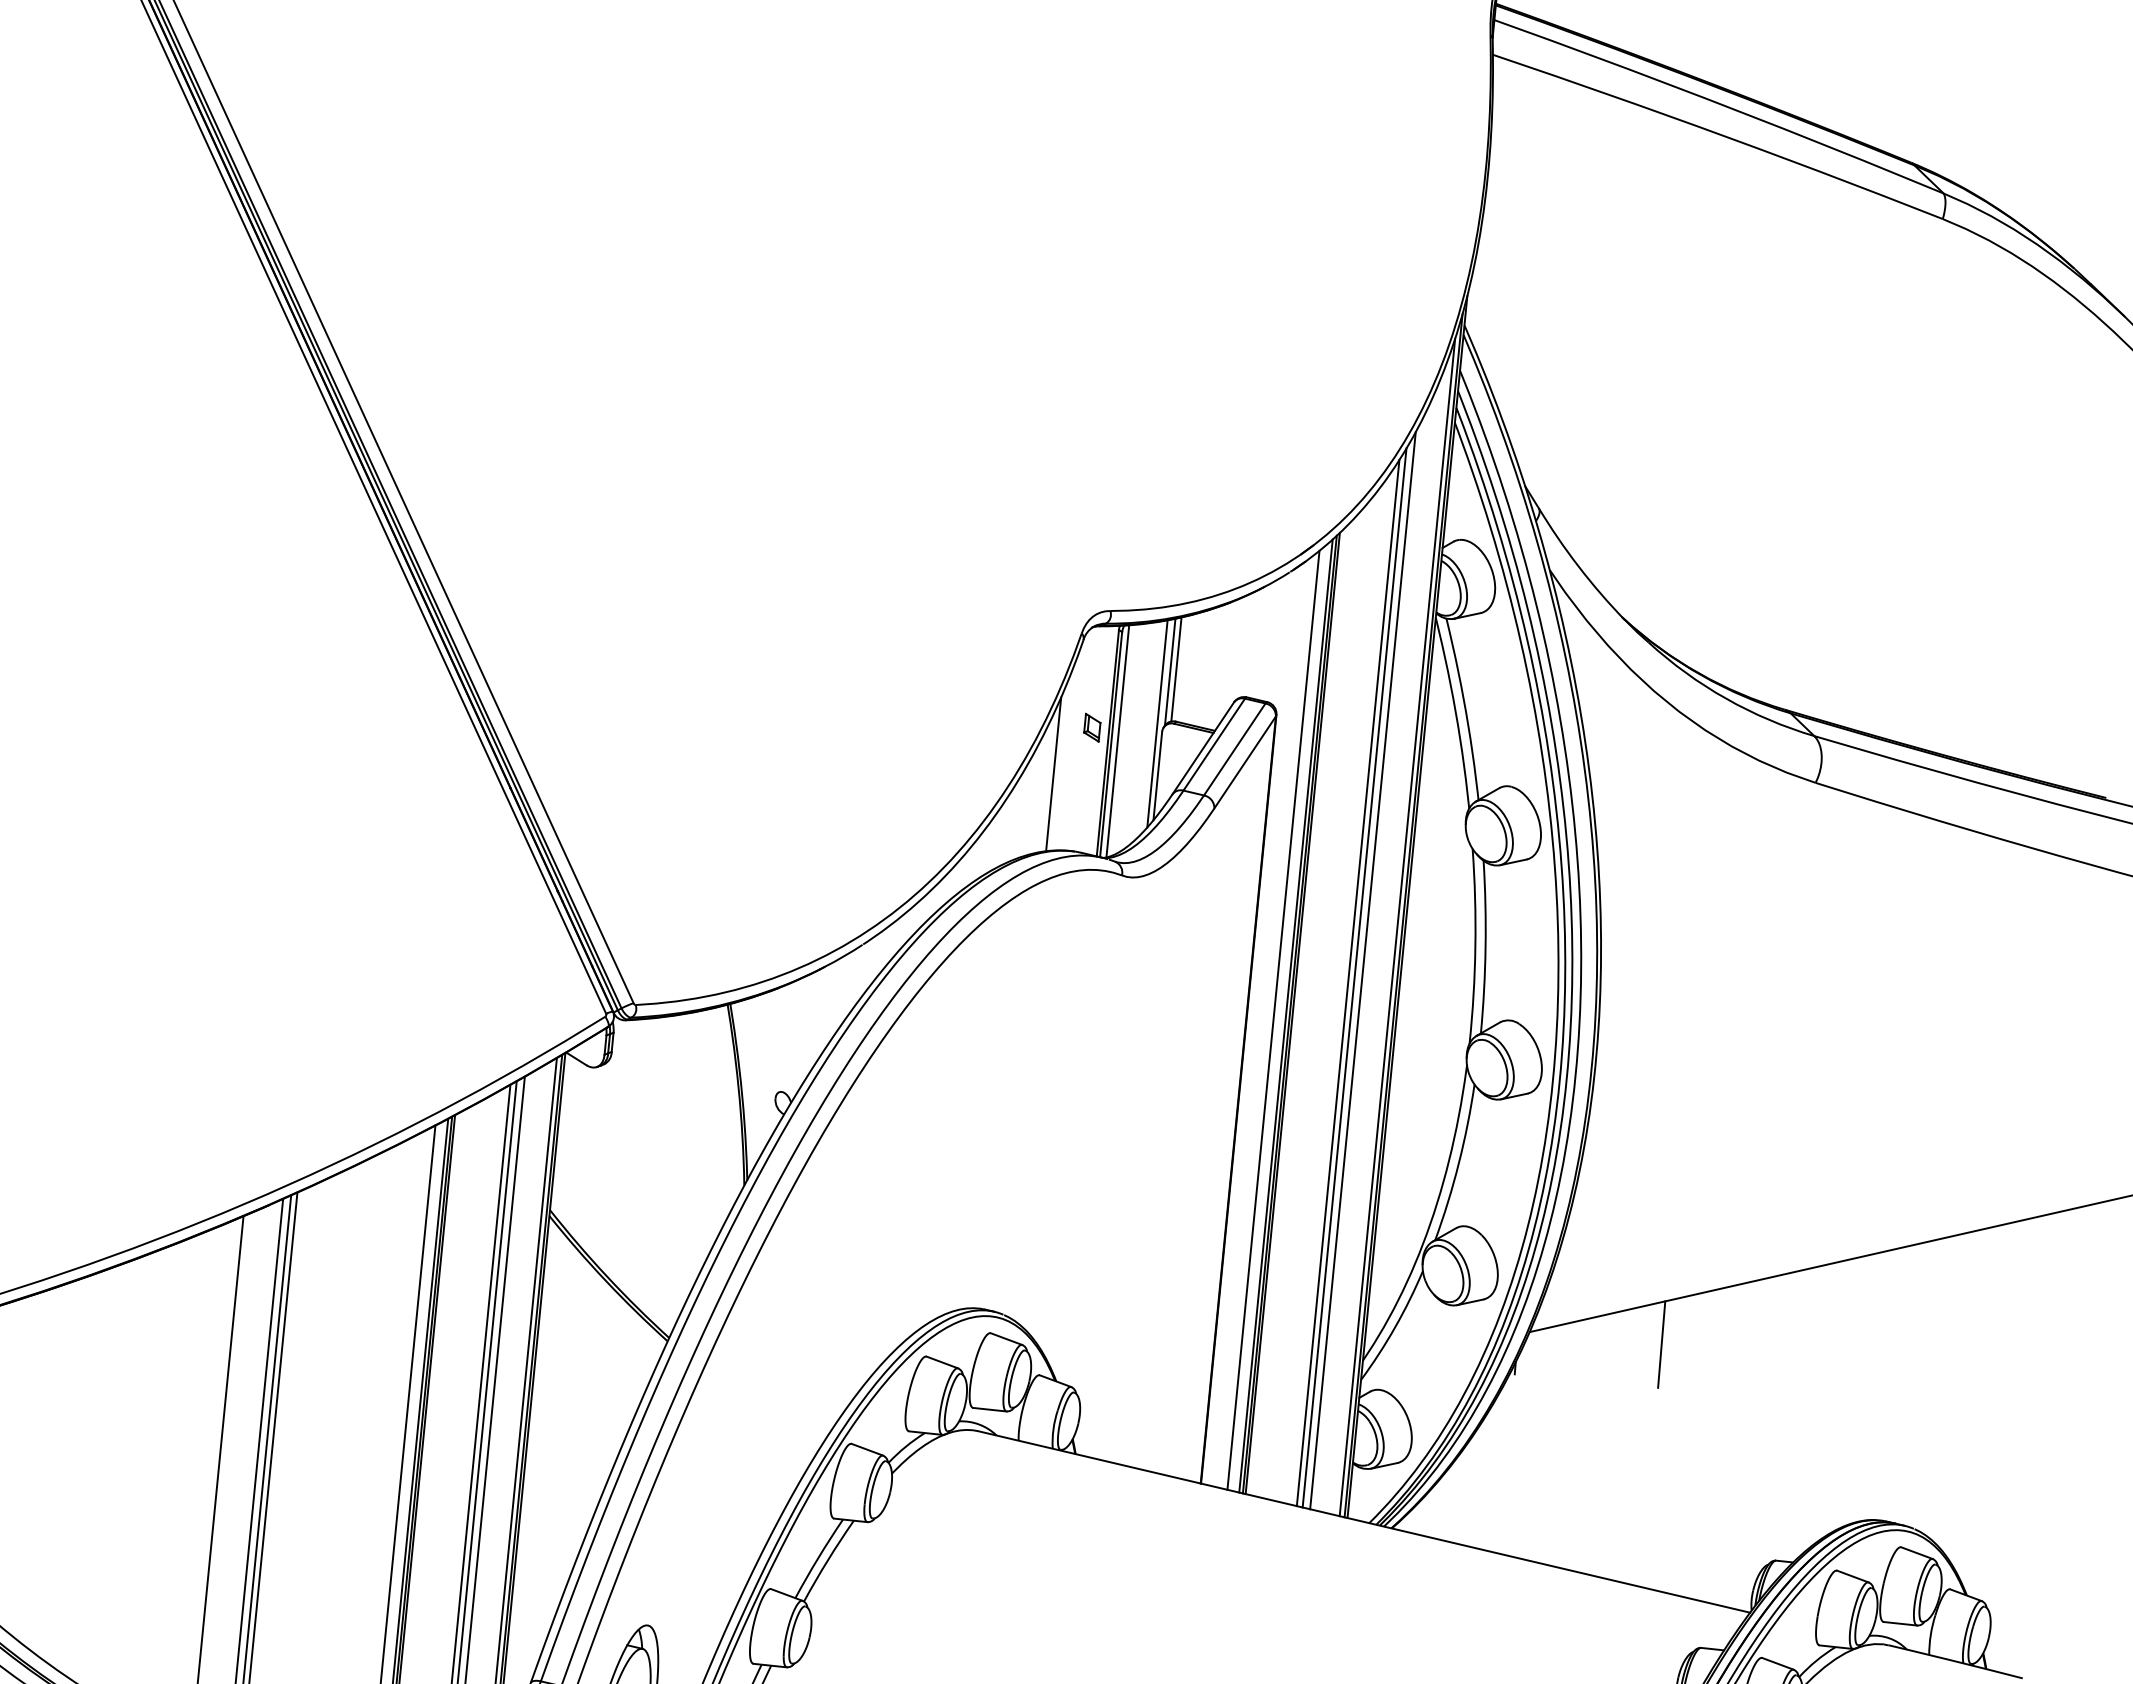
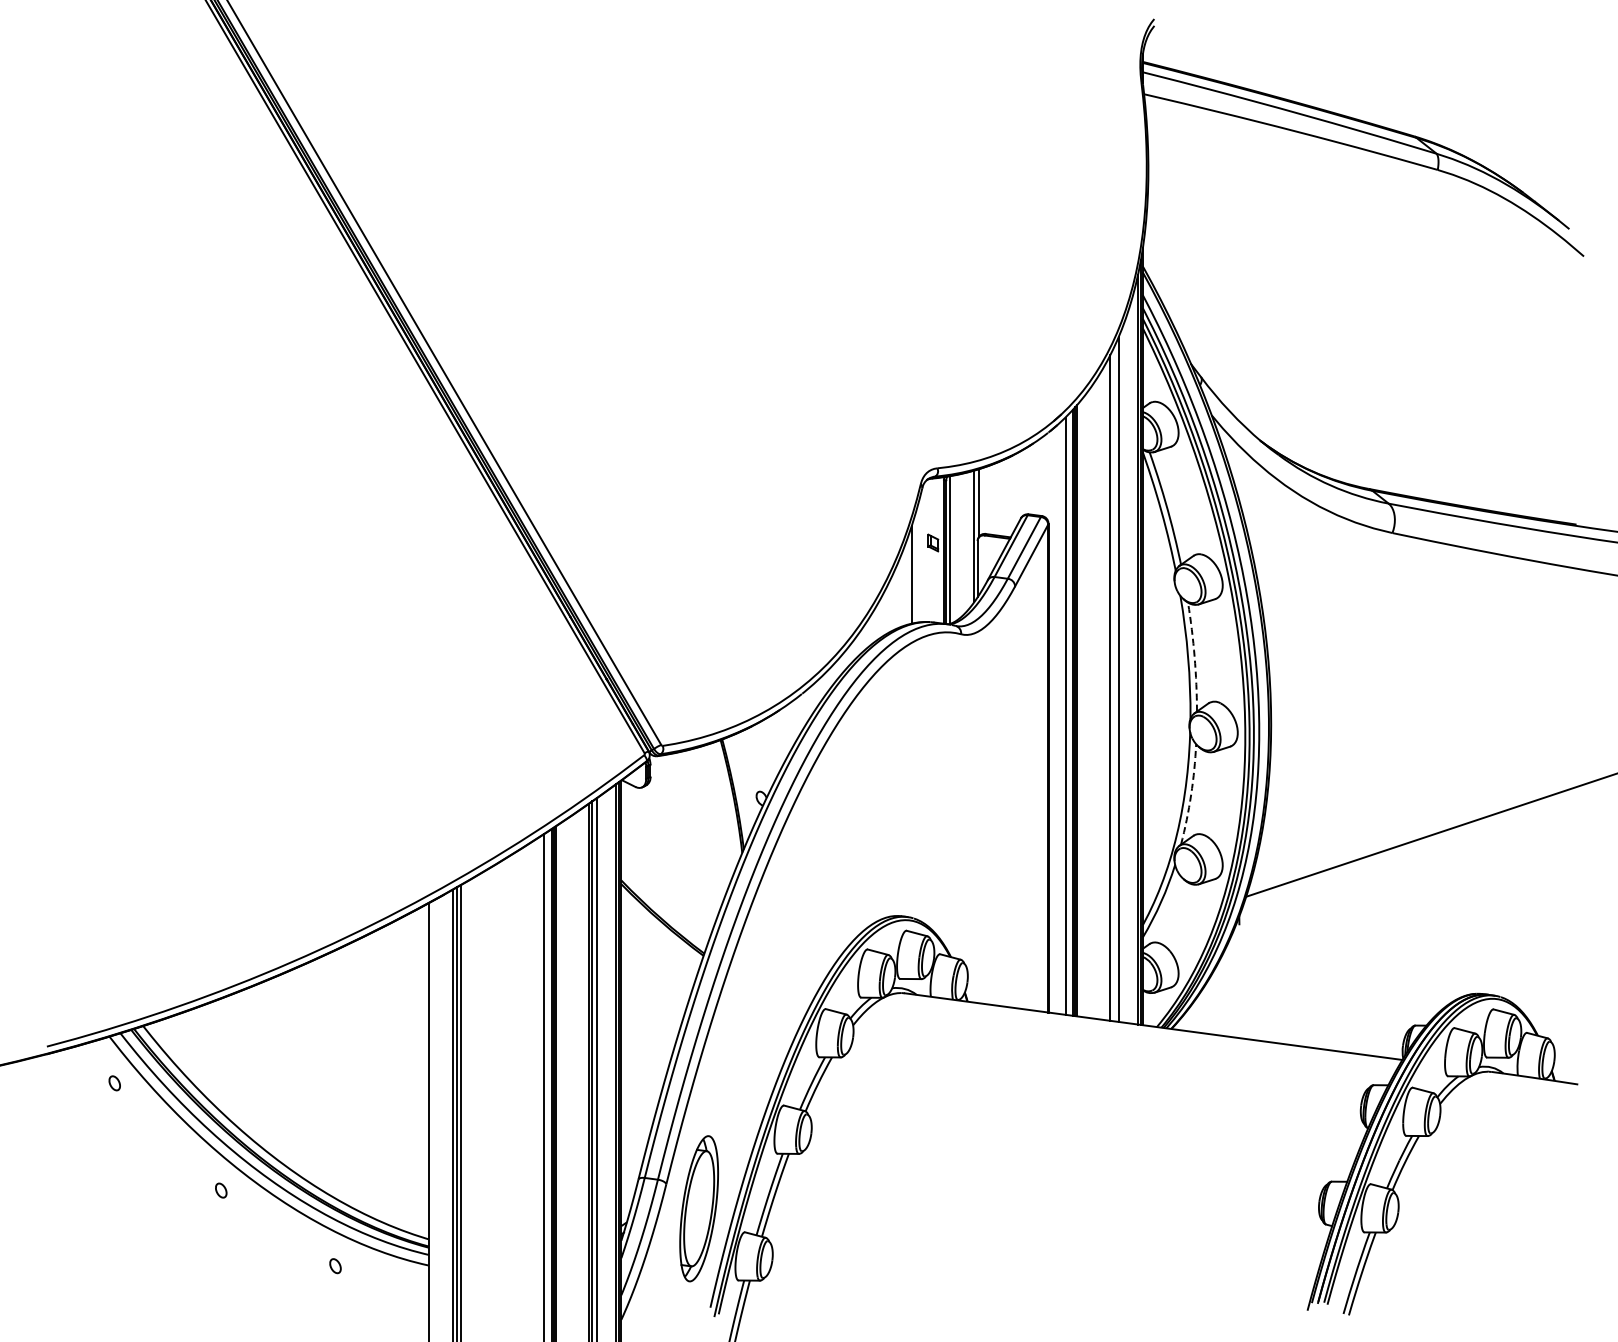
line: (1176, 670) -> (982, 501), removed
arc: (1485, 946) -> (1194, 656), solid -> dashed
line: (1353, 977) -> (1113, 684), removed
arc: (1459, 1162) -> (1191, 794), solid -> dashed
line: (1660, 1344) -> (1329, 896), removed

